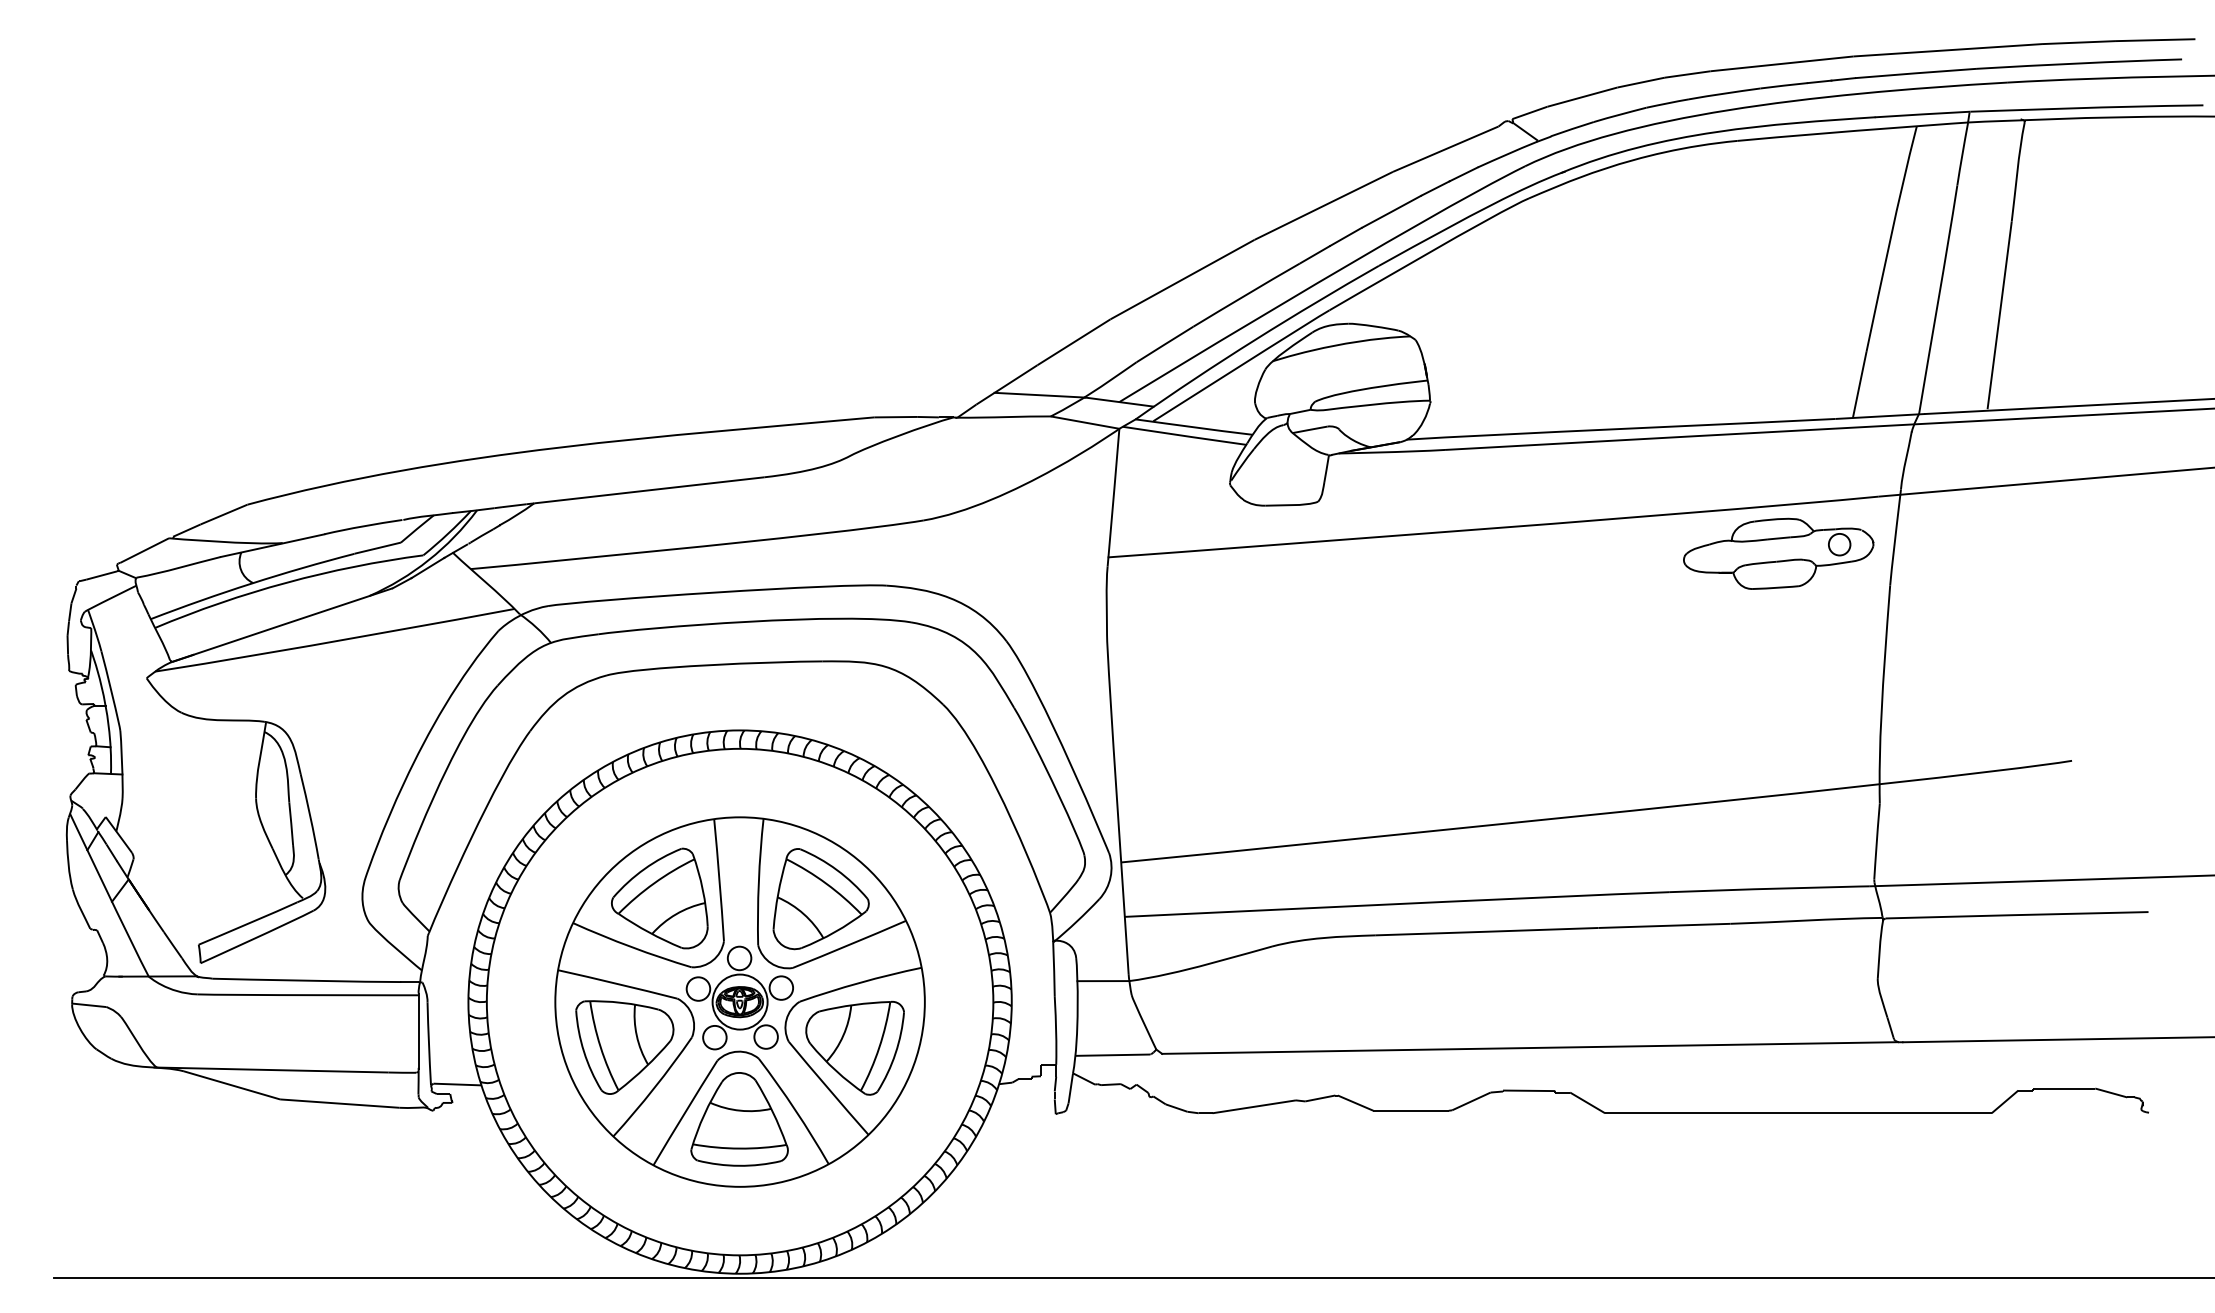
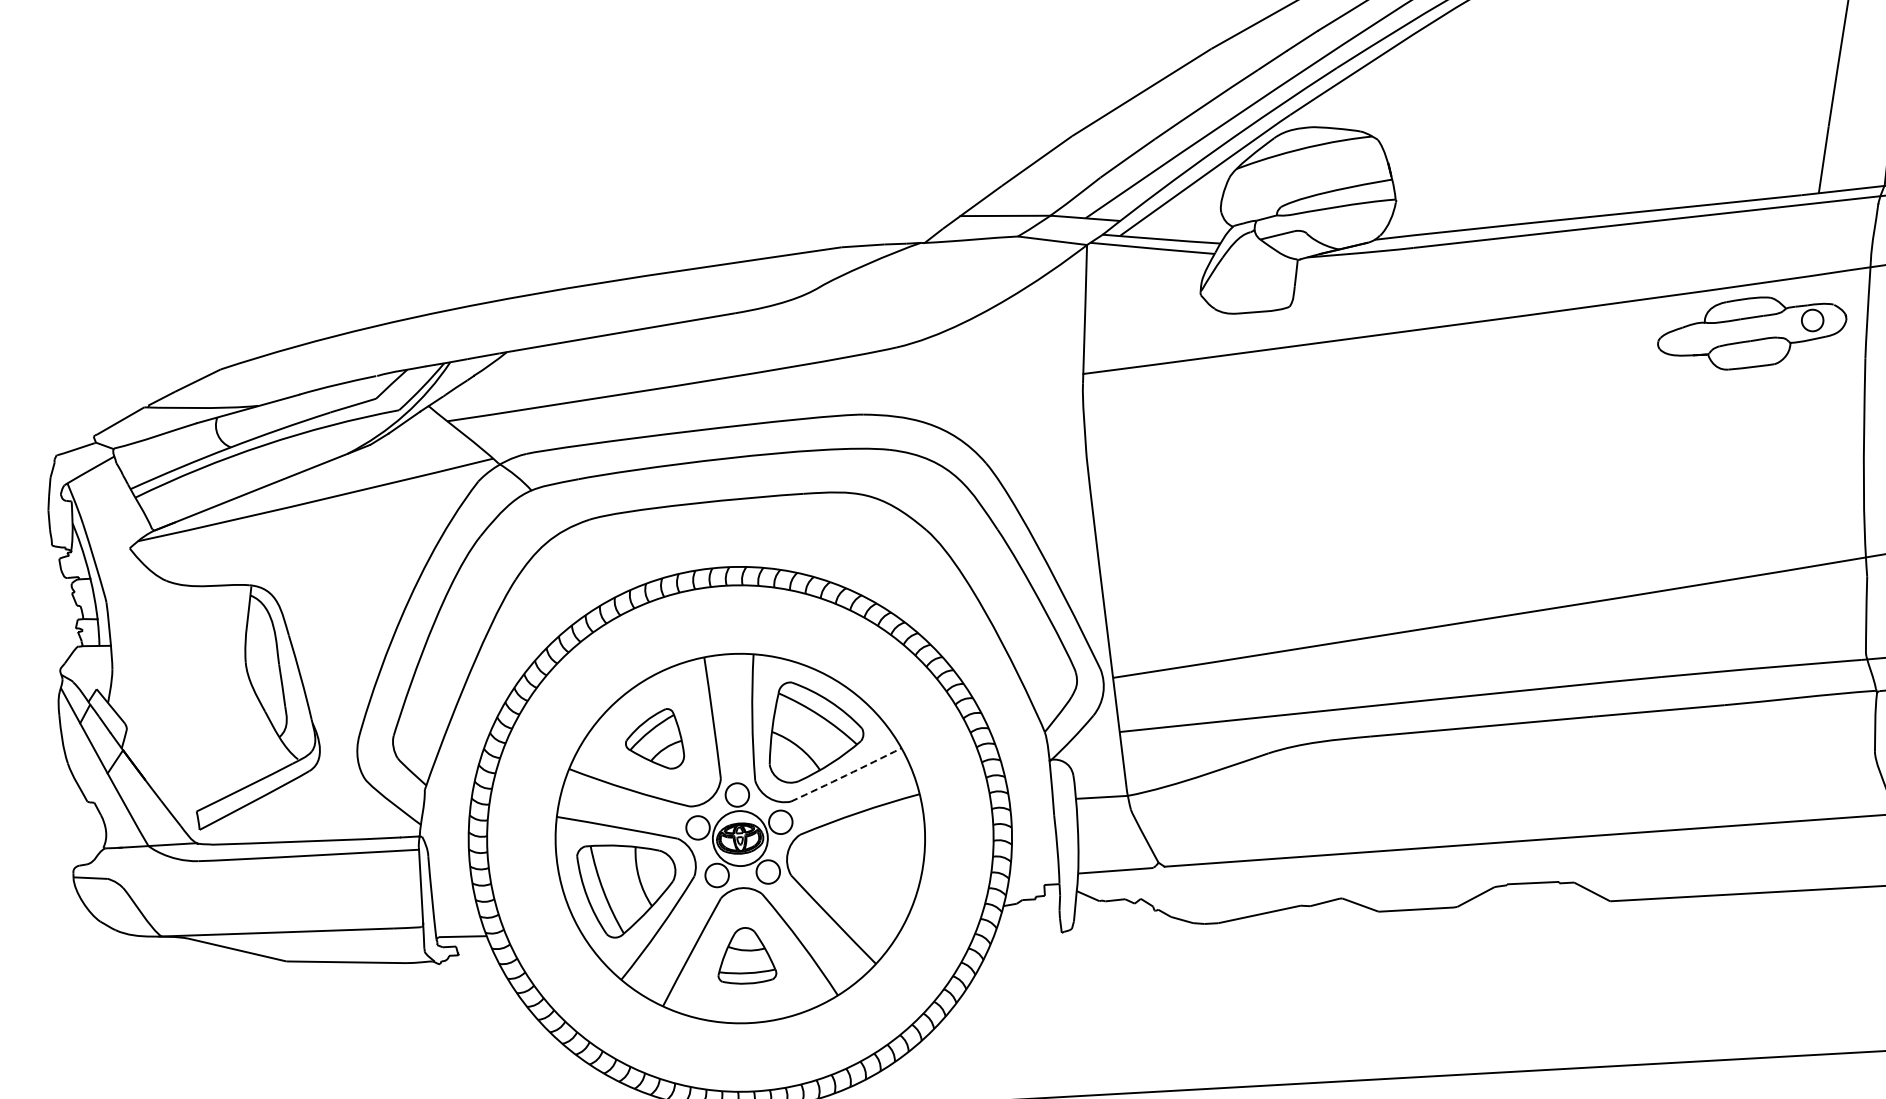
part: (659, 898) -> (654, 739), size x0.6
arc: (849, 944) -> (846, 774), solid -> dashed
part: (854, 1047) -> (857, 877), removed
part: (739, 1119) -> (746, 955), size x0.6

